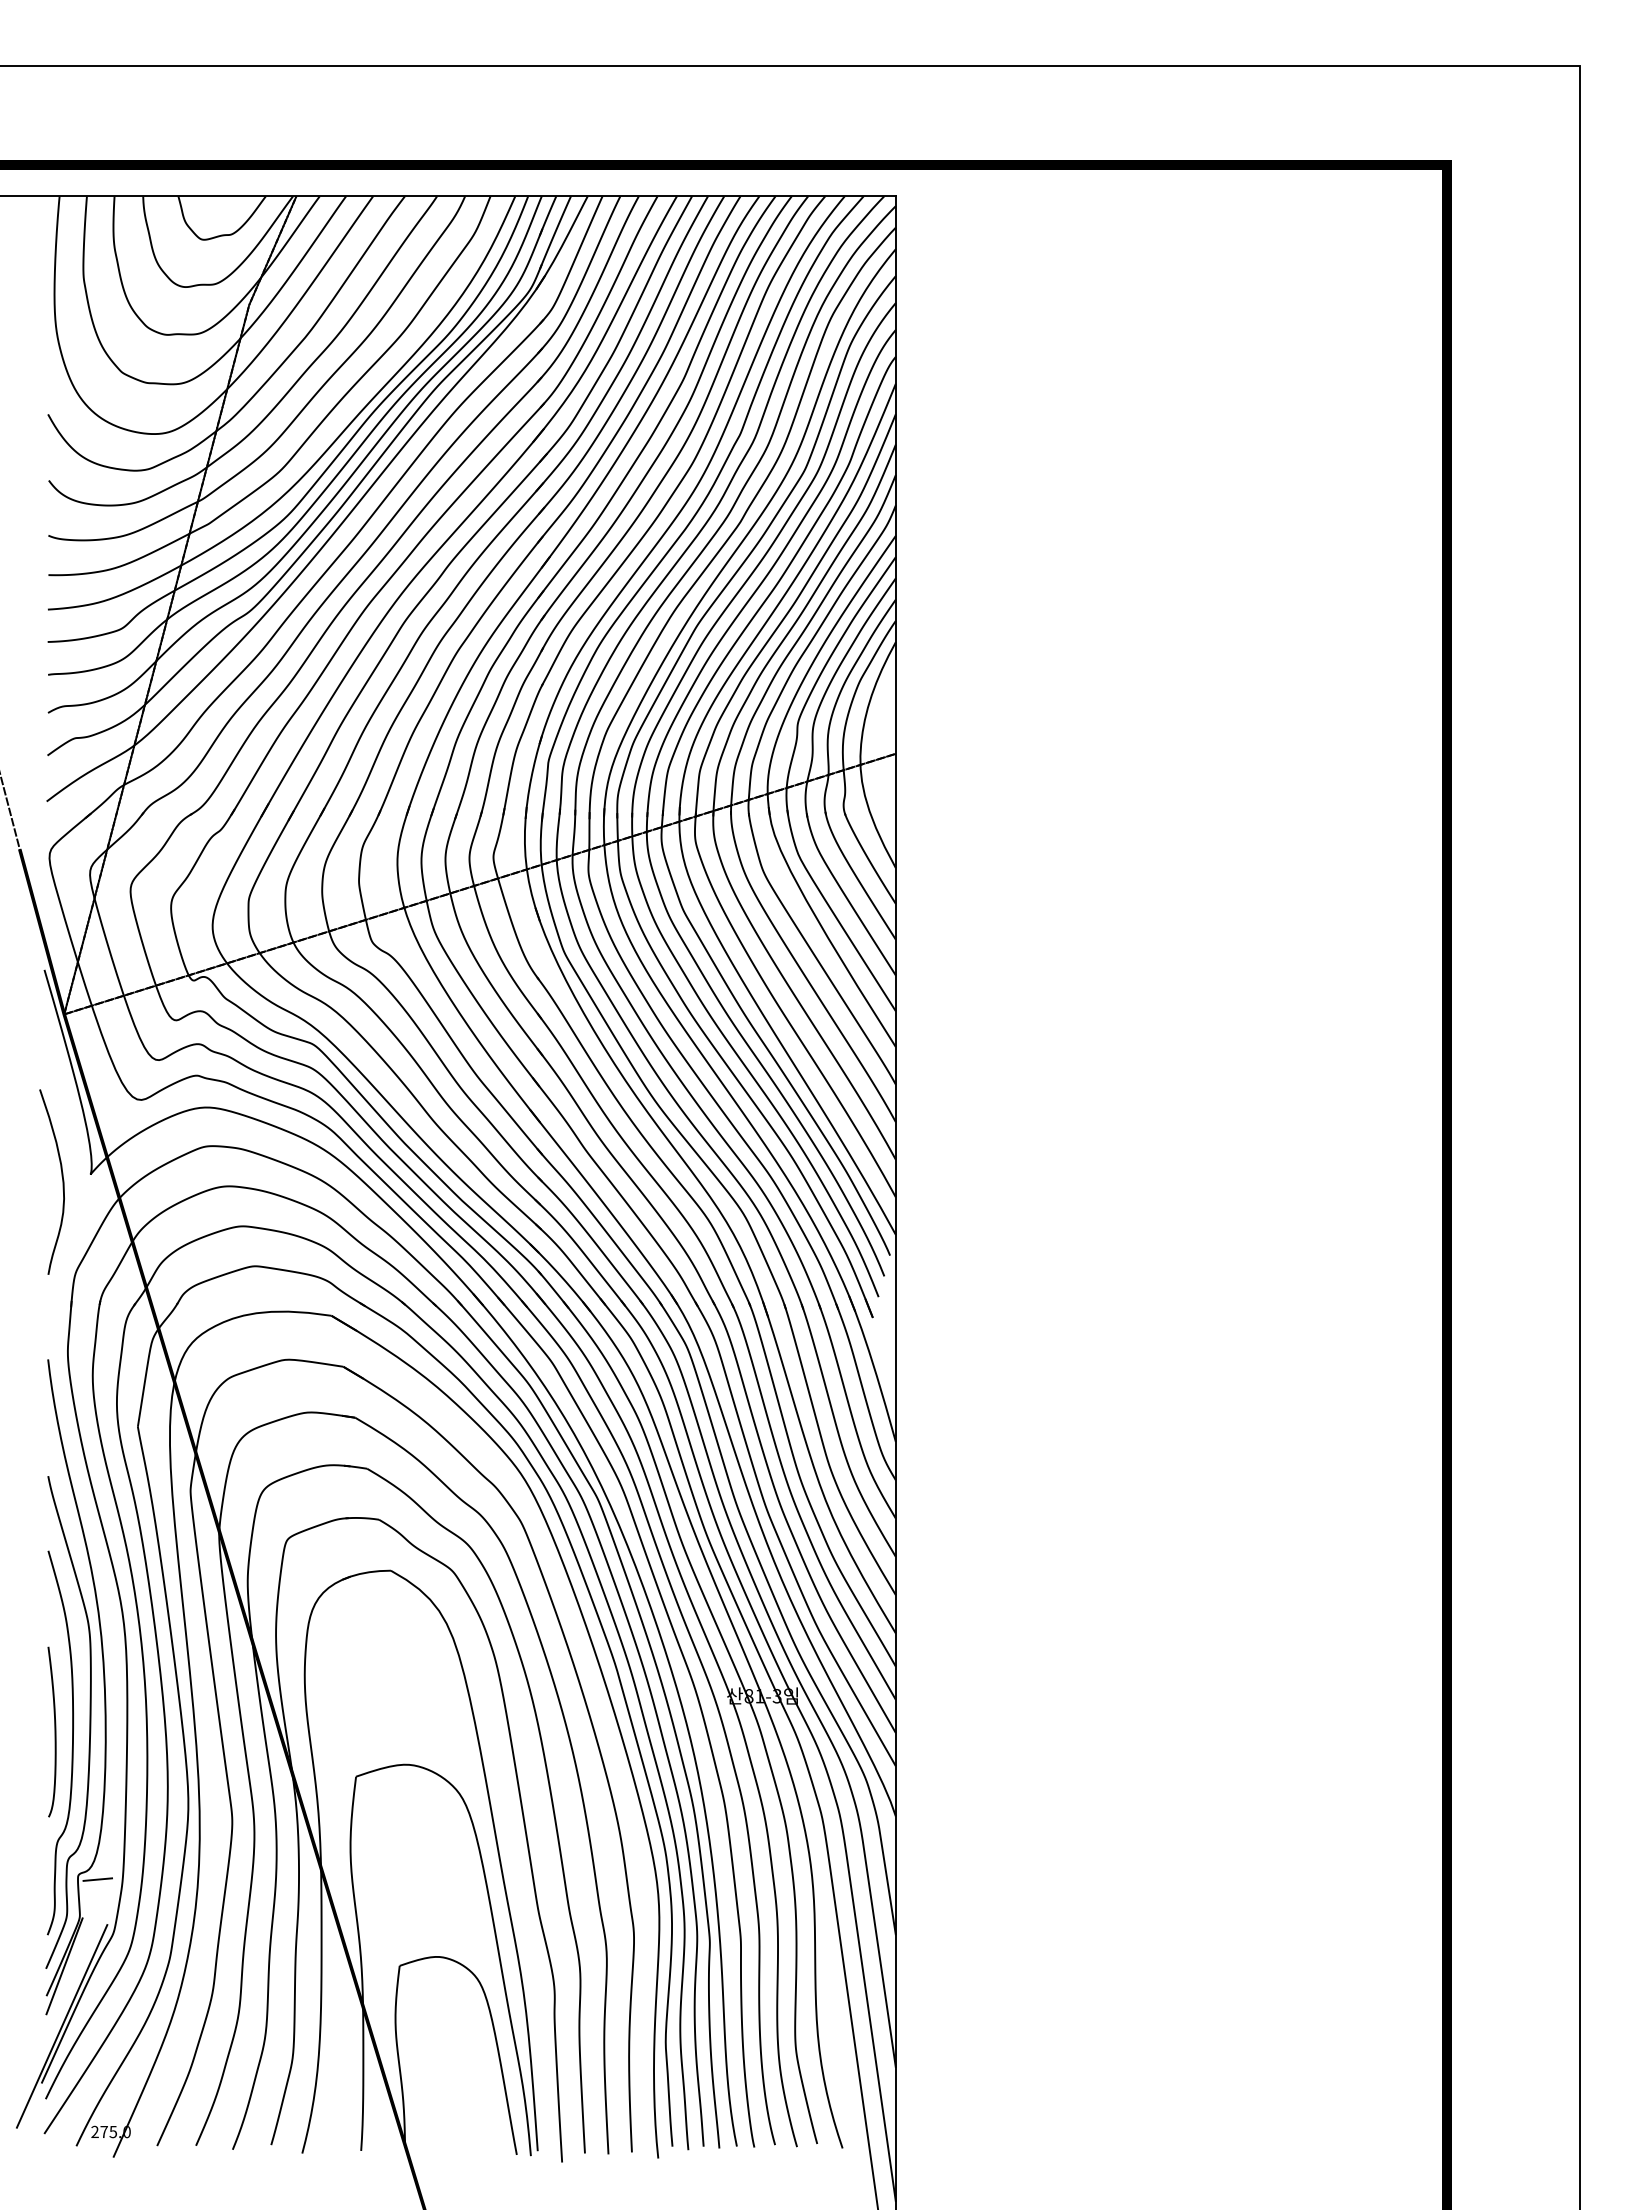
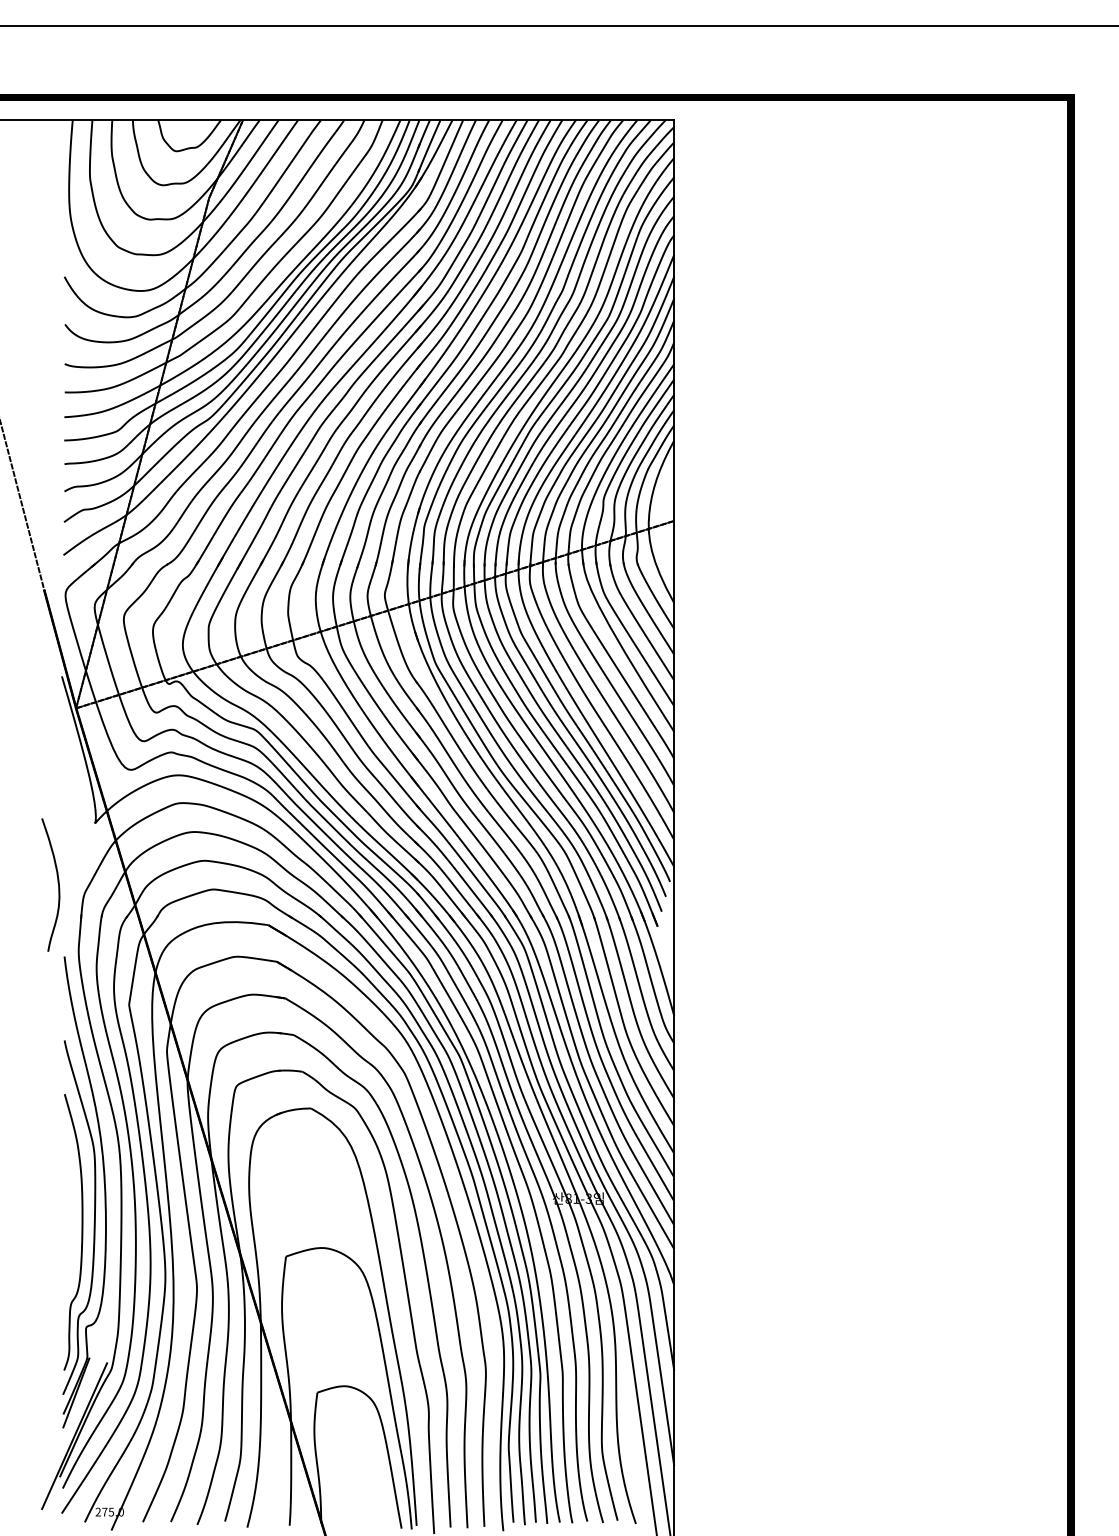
curve: (62, 1181) -> (58, 884), moved
curve: (54, 1731) -> (69, 1224), removed
line: (97, 1879) -> (100, 1330), removed

